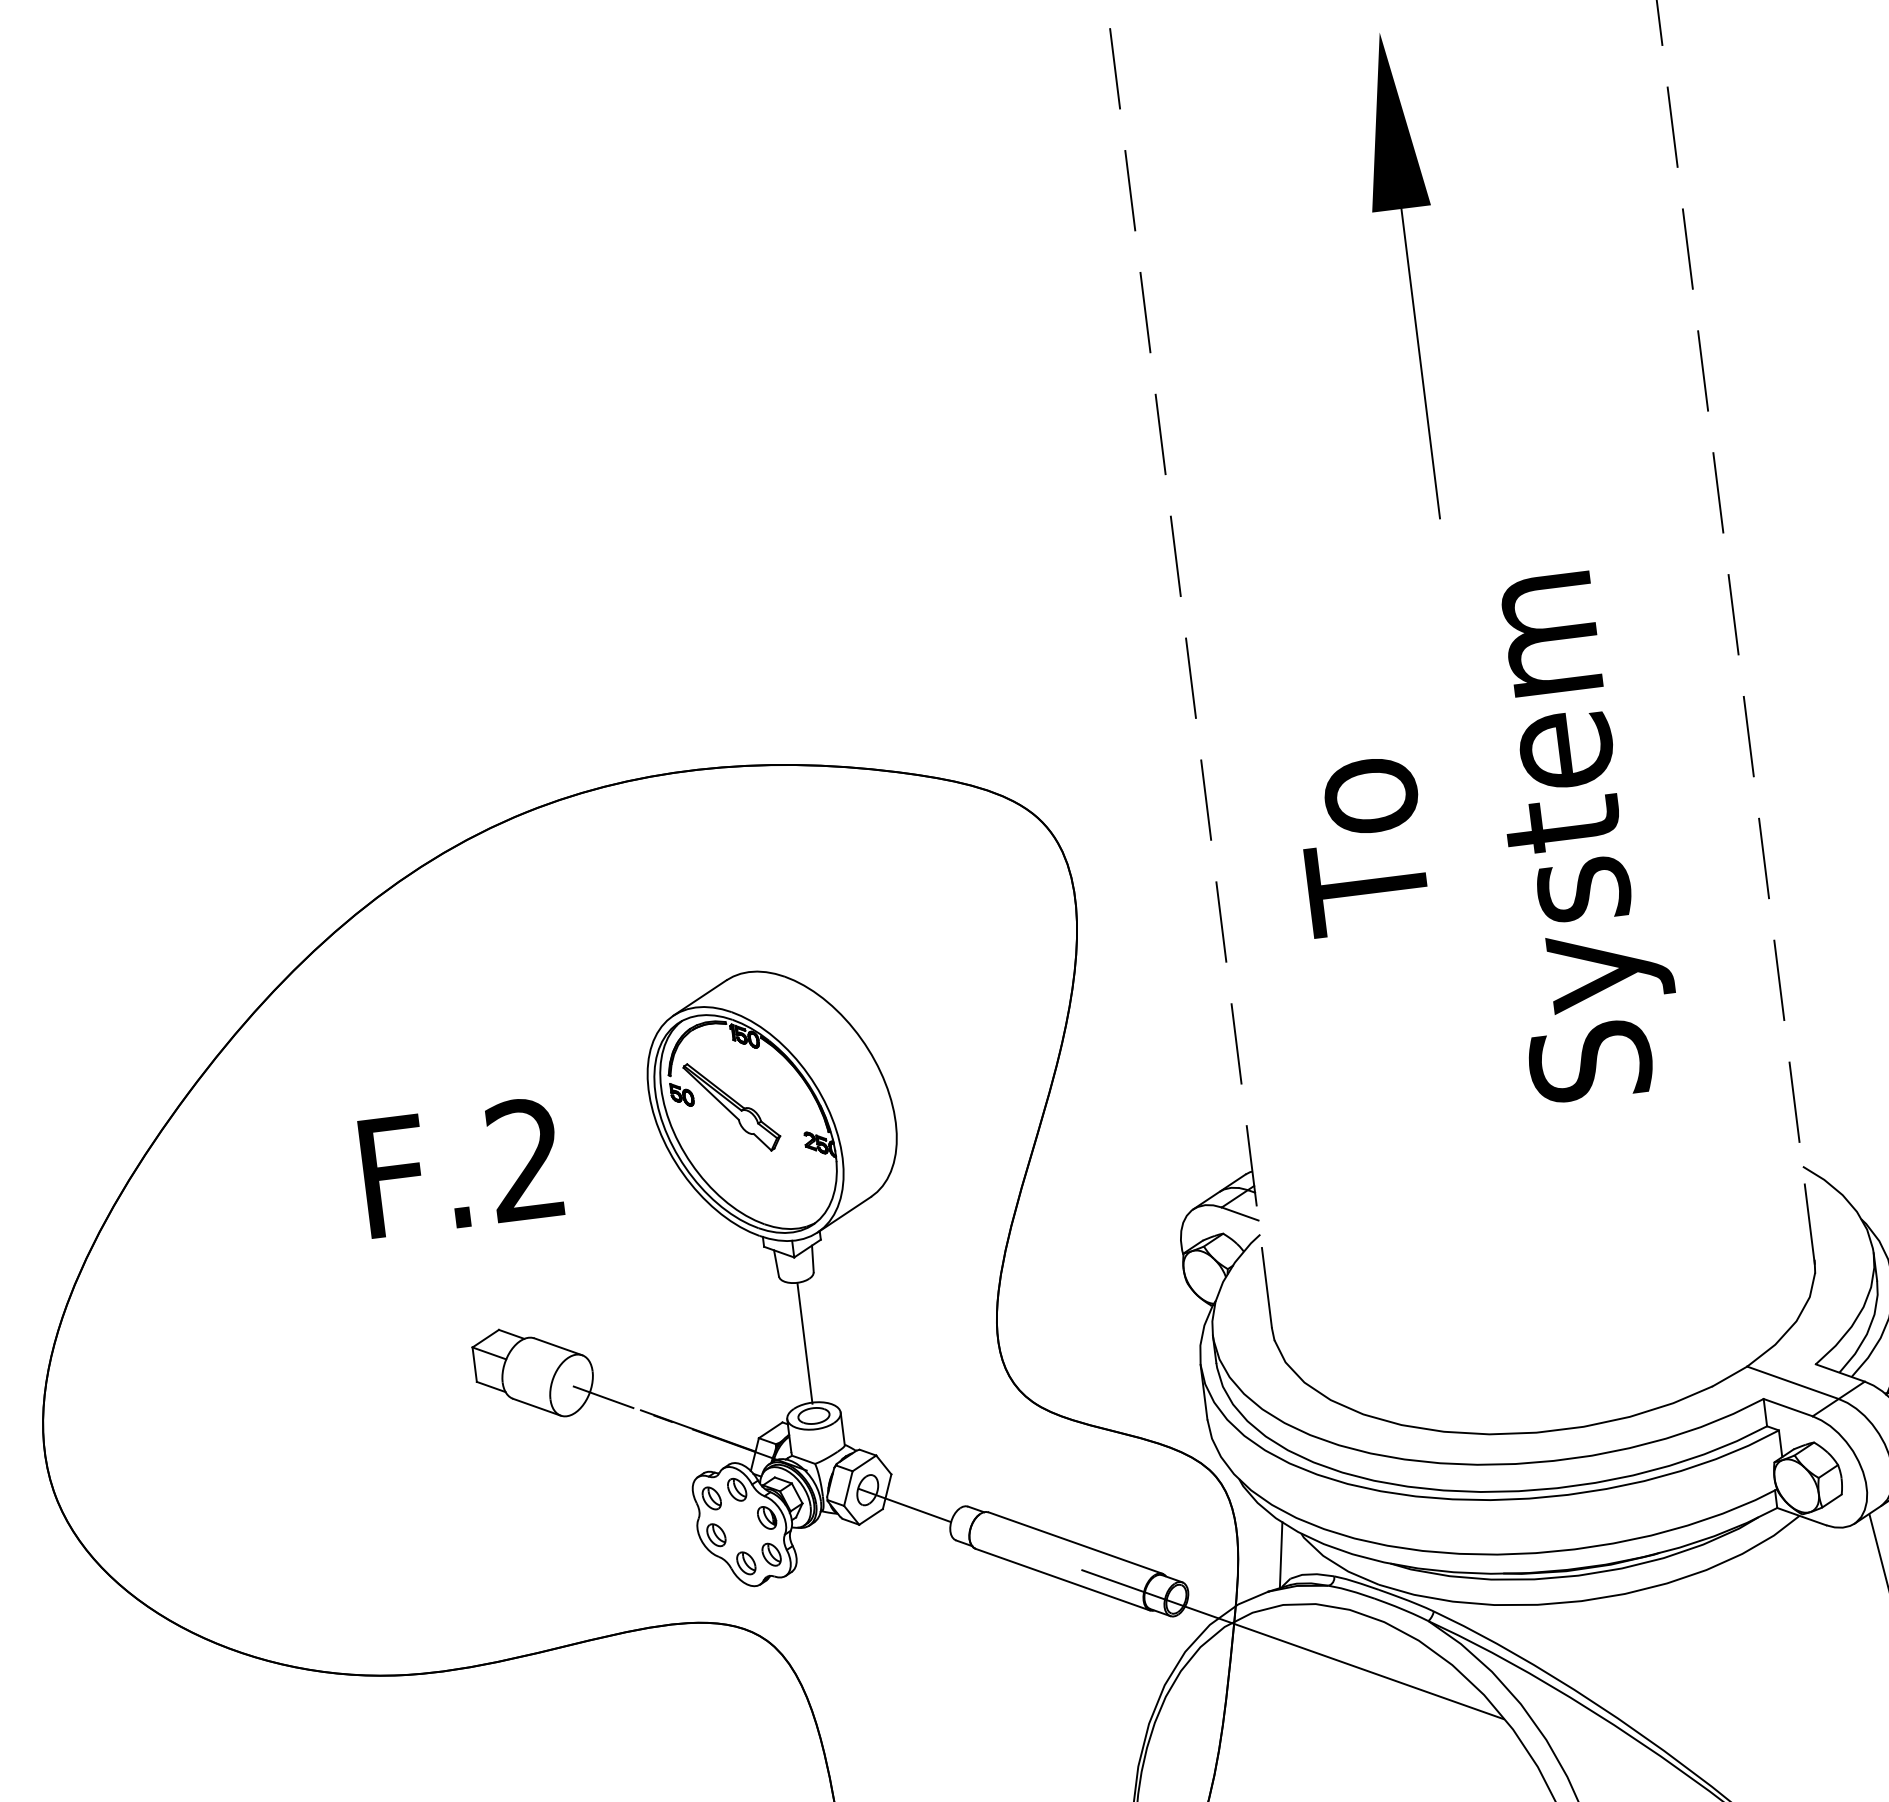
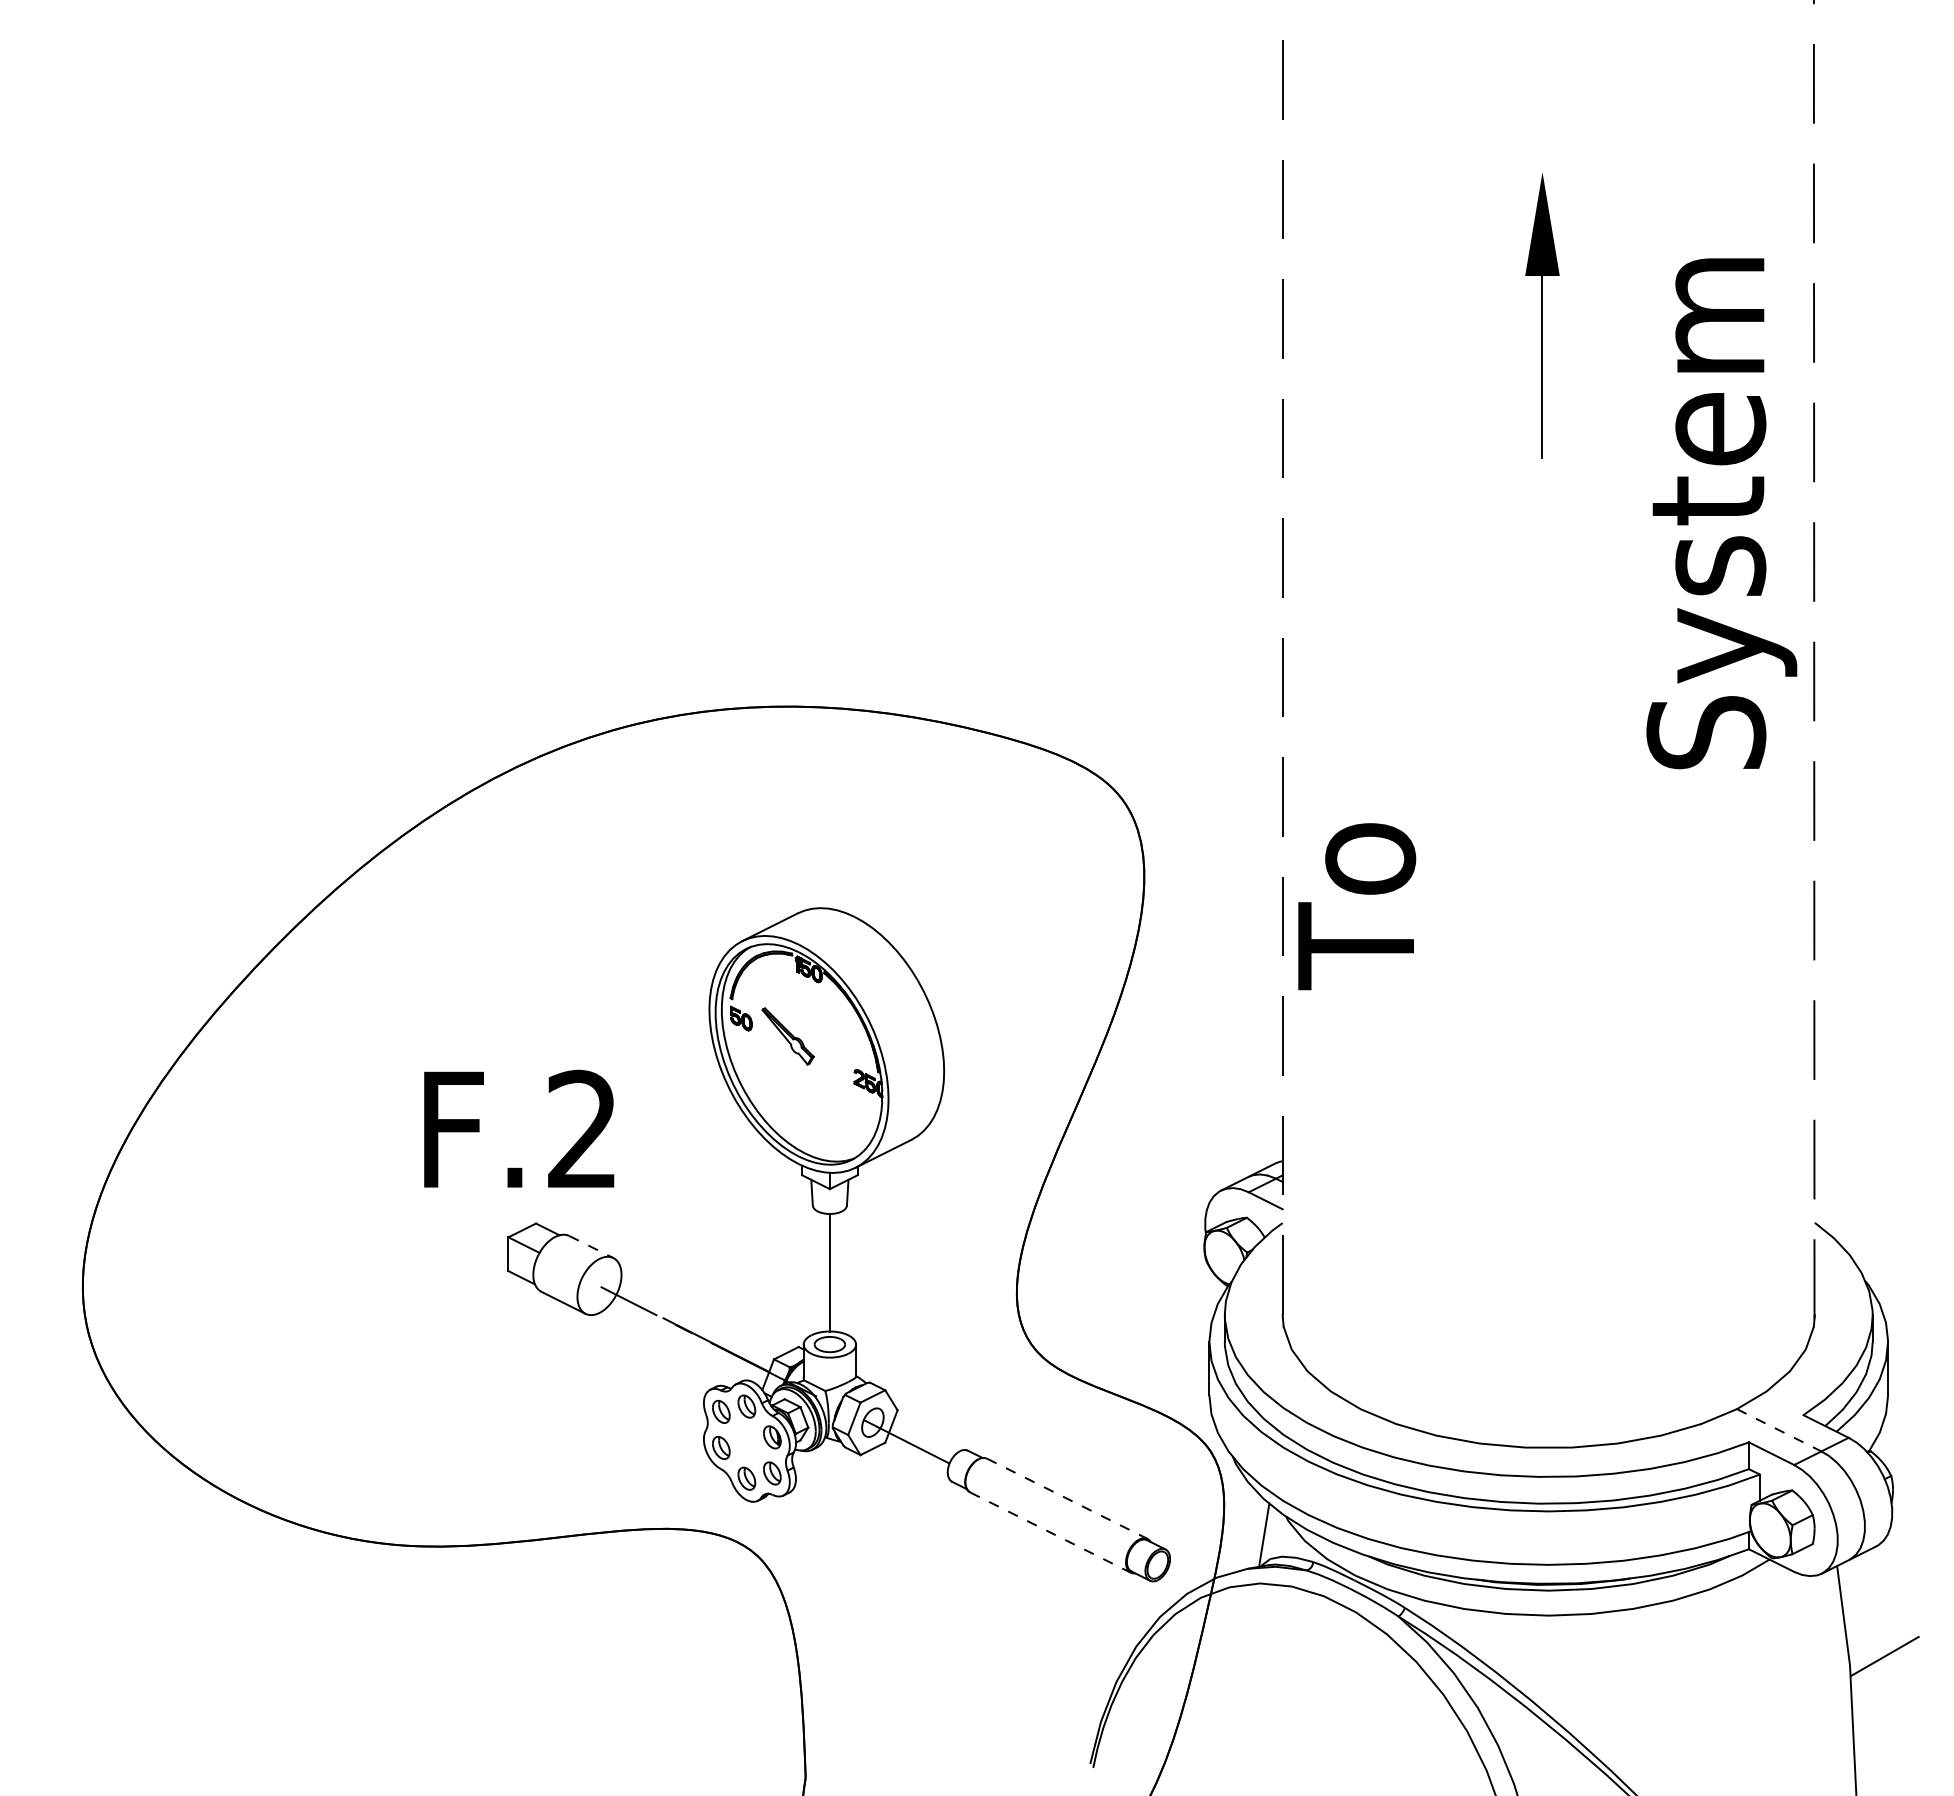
part: (1409, 275) -> (1542, 315), size x0.6
text: (1578, 836) -> (1721, 513), moved
text: (1363, 846) -> (1357, 906), moved
part: (731, 1107) -> (787, 1036), size x0.6
text: (461, 1166) -> (519, 1128), moved
line: (558, 1347) -> (591, 1247), solid -> dashed
line: (1793, 1382) -> (1779, 1430), solid -> dashed
line: (1075, 1542) -> (1067, 1498), solid -> dashed
line: (1062, 1579) -> (1050, 1532), solid -> dashed
line: (1292, 1644) -> (1264, 1622), removed

